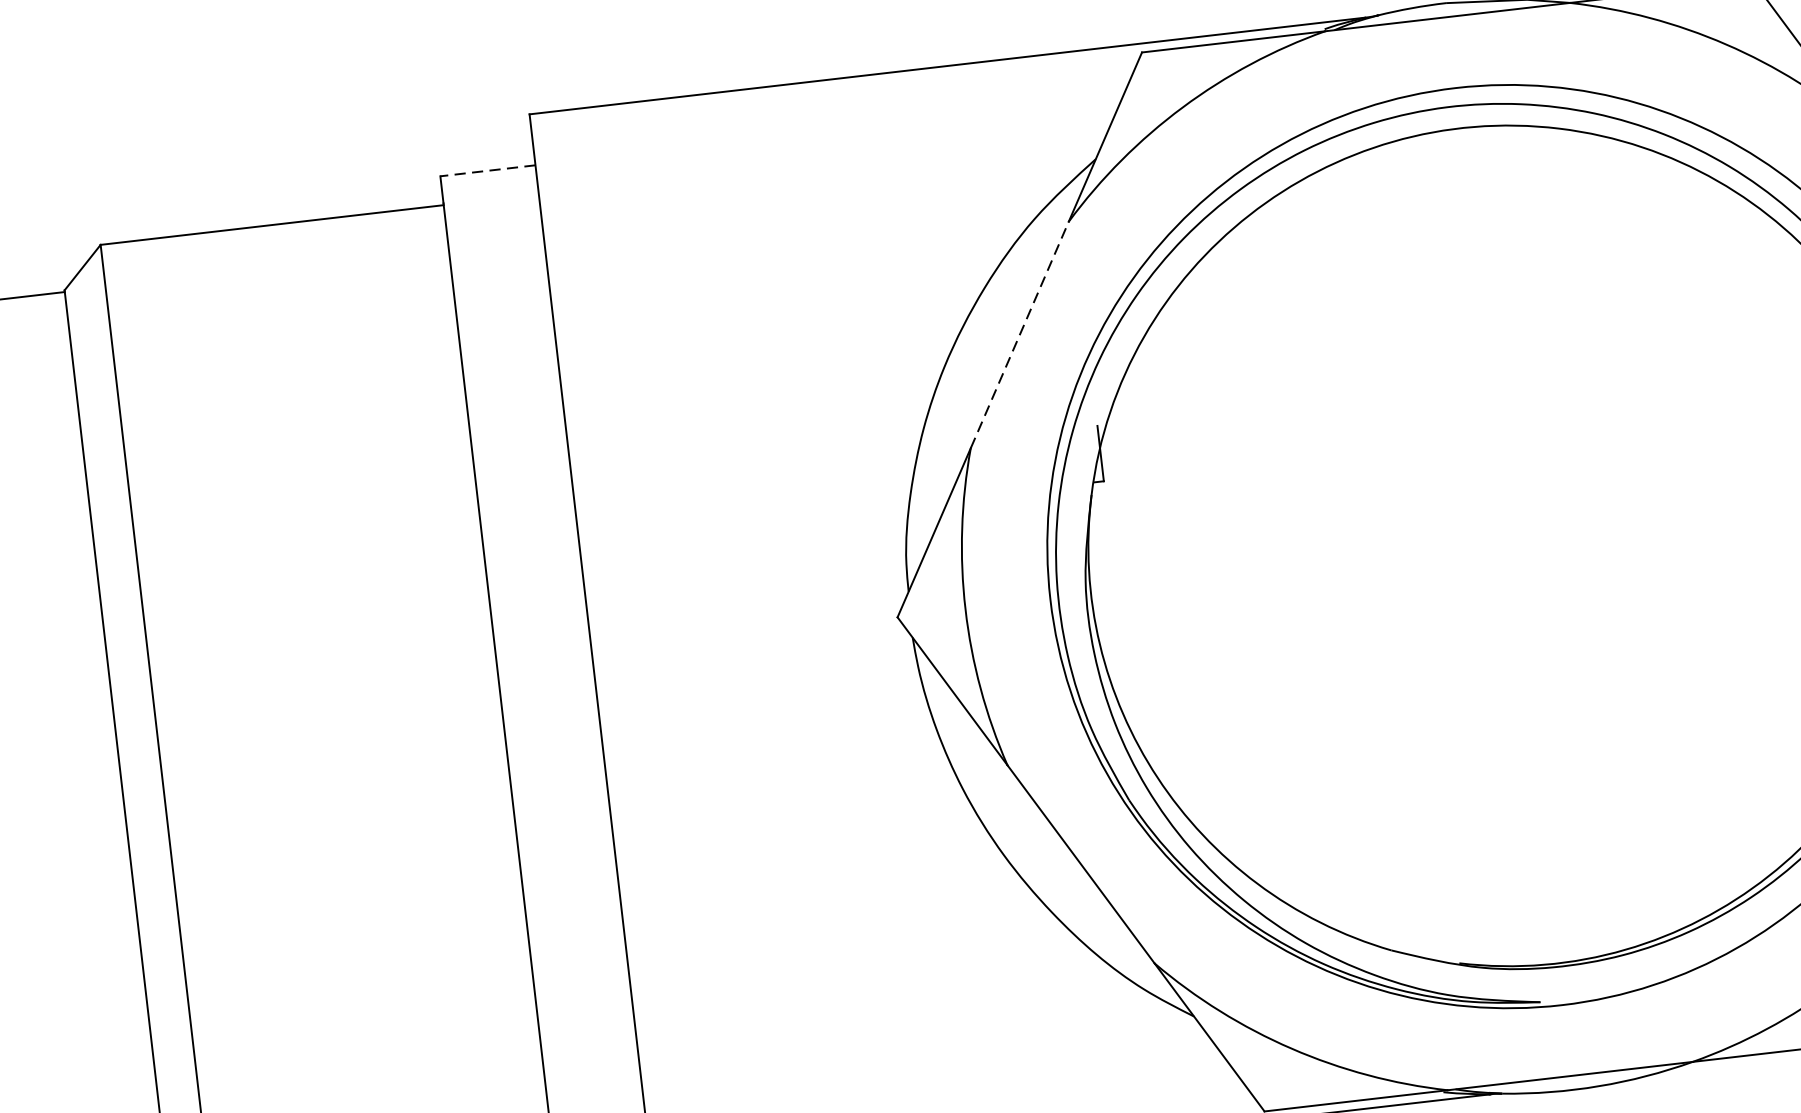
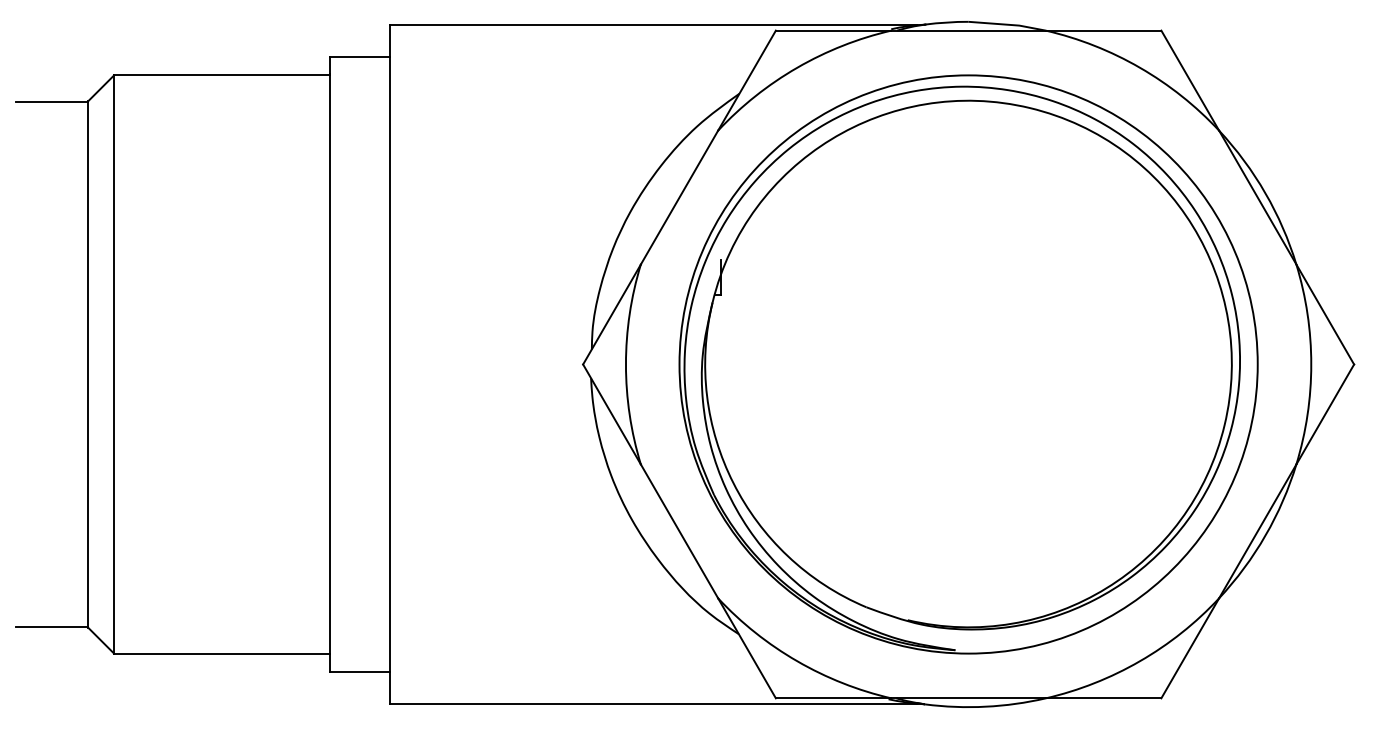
line: (488, 171) -> (360, 57), dashed -> solid
line: (1019, 334) -> (679, 197), dashed -> solid

